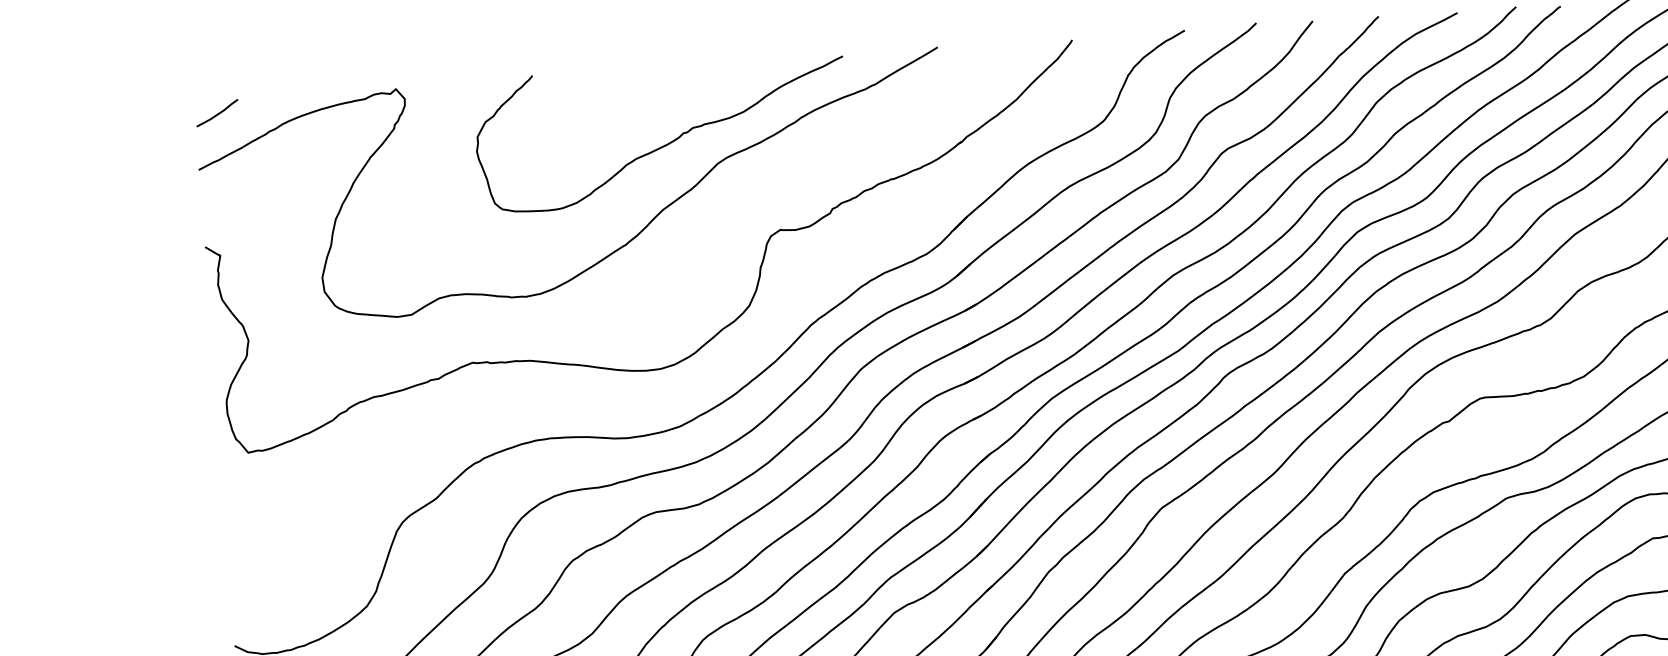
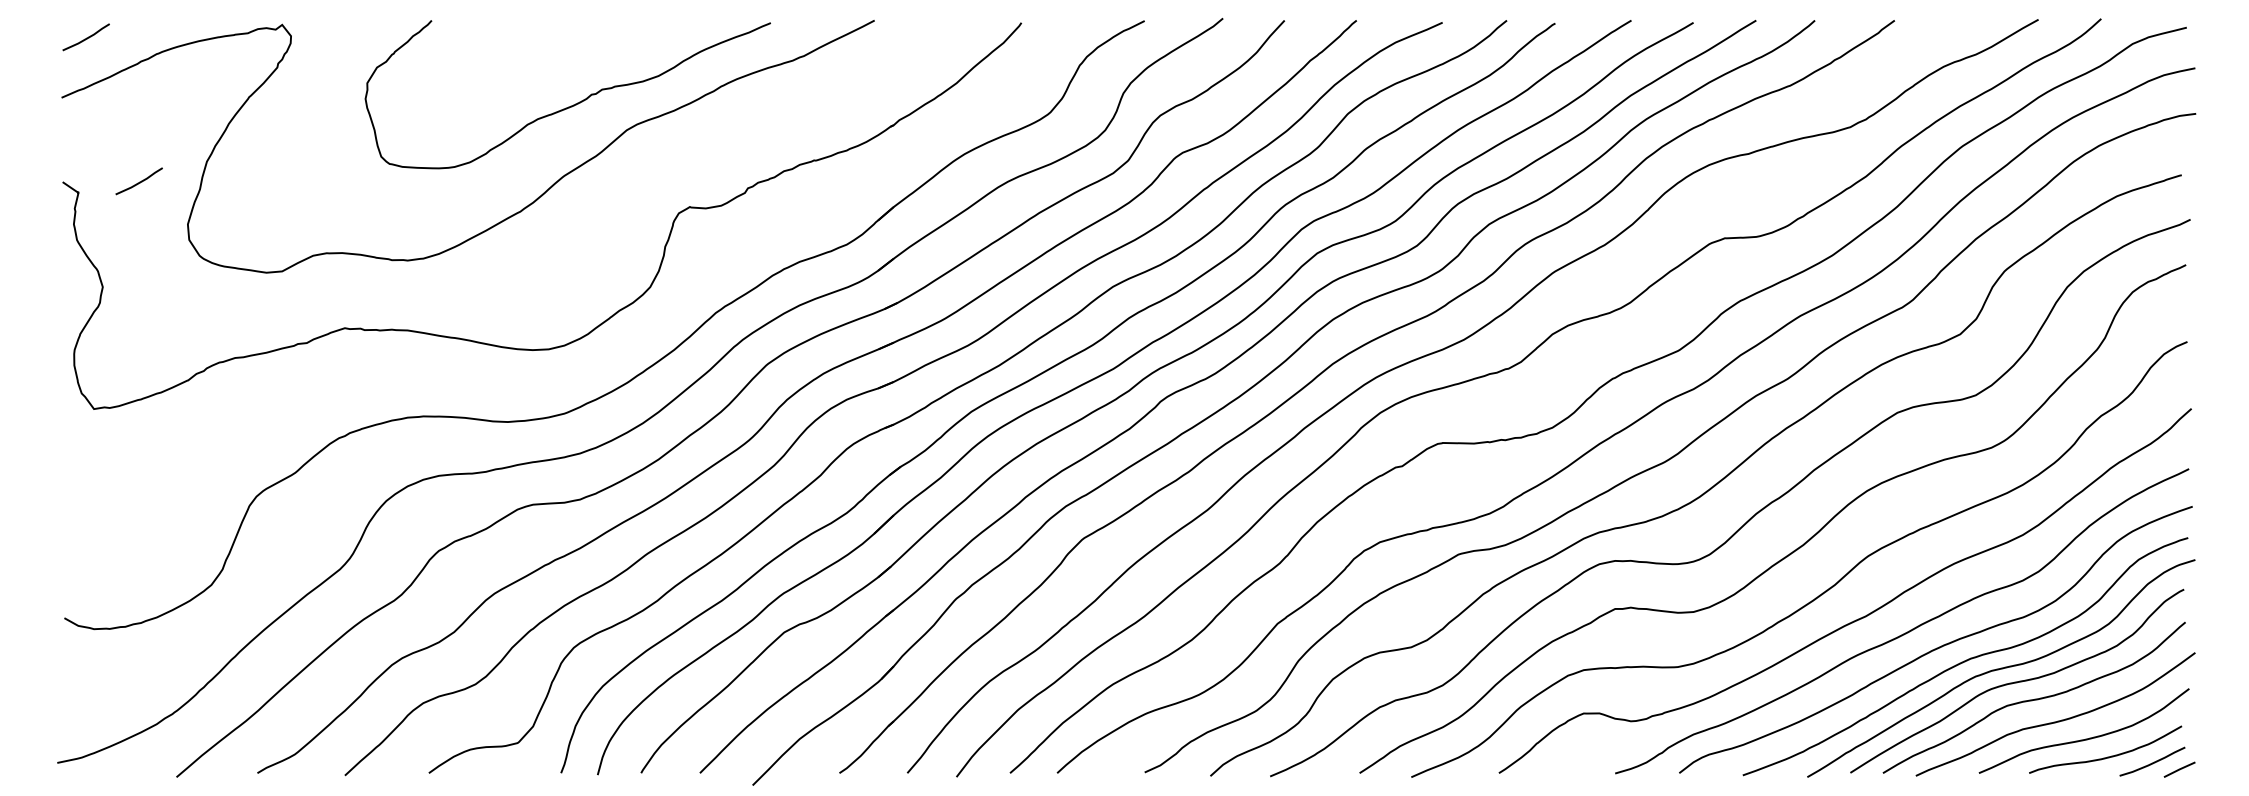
line: (275, 241) -> (139, 181), added

